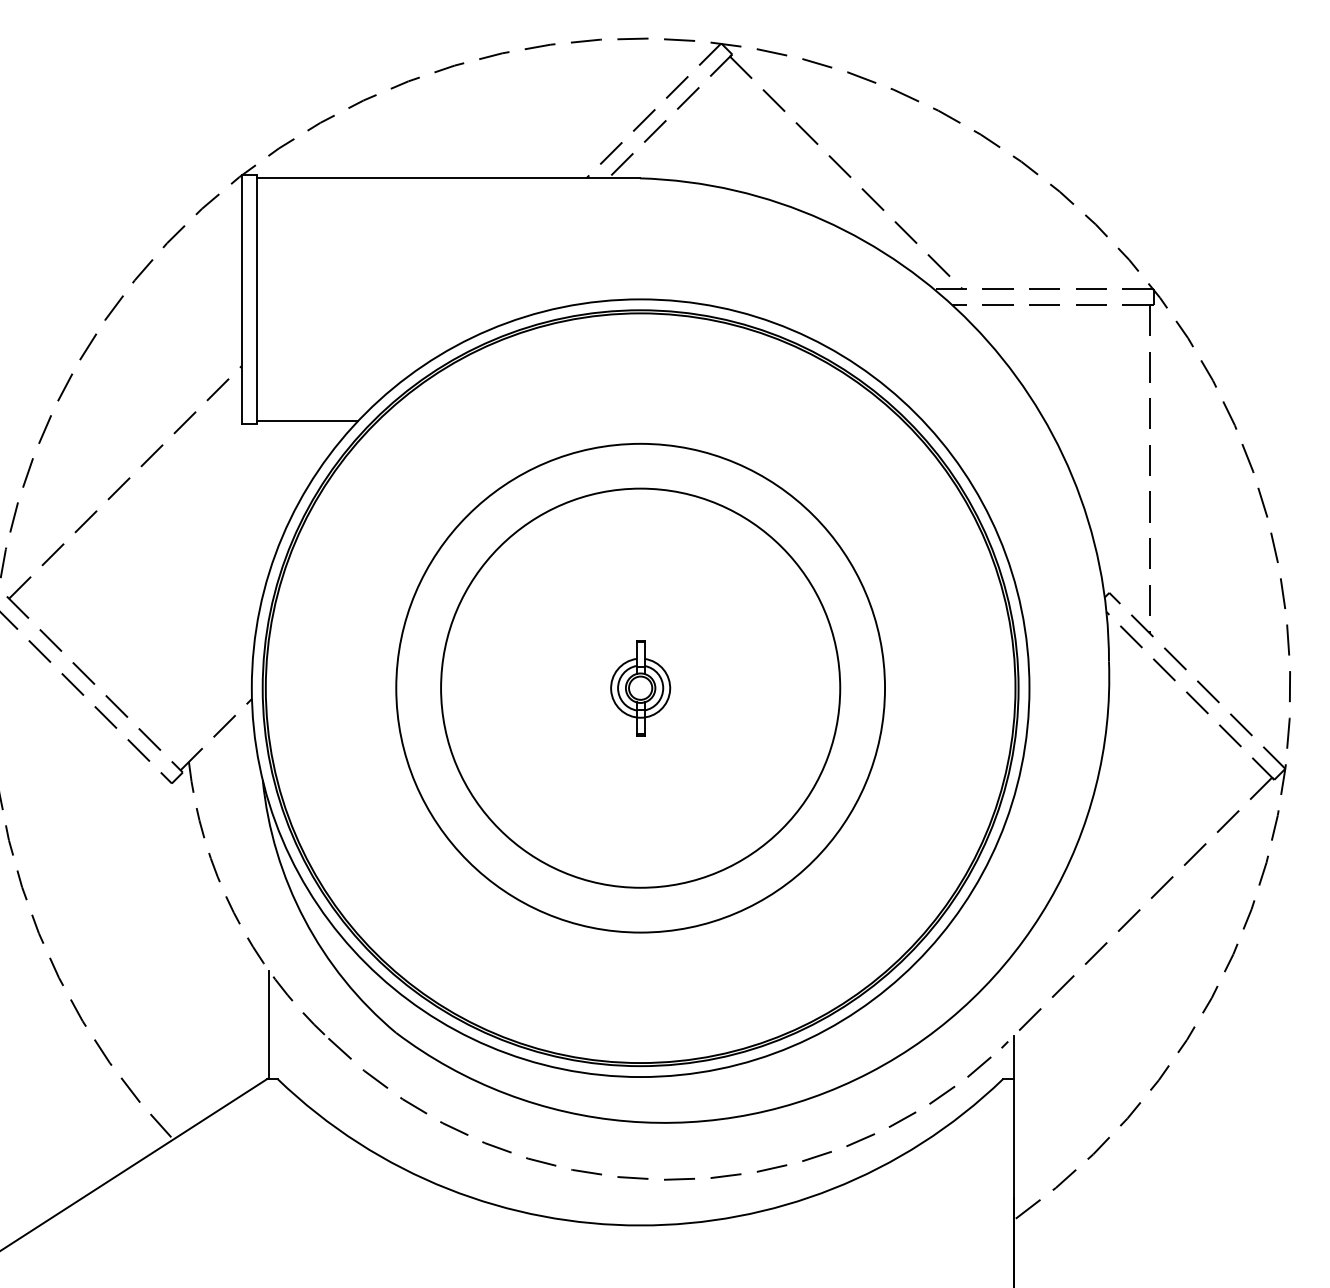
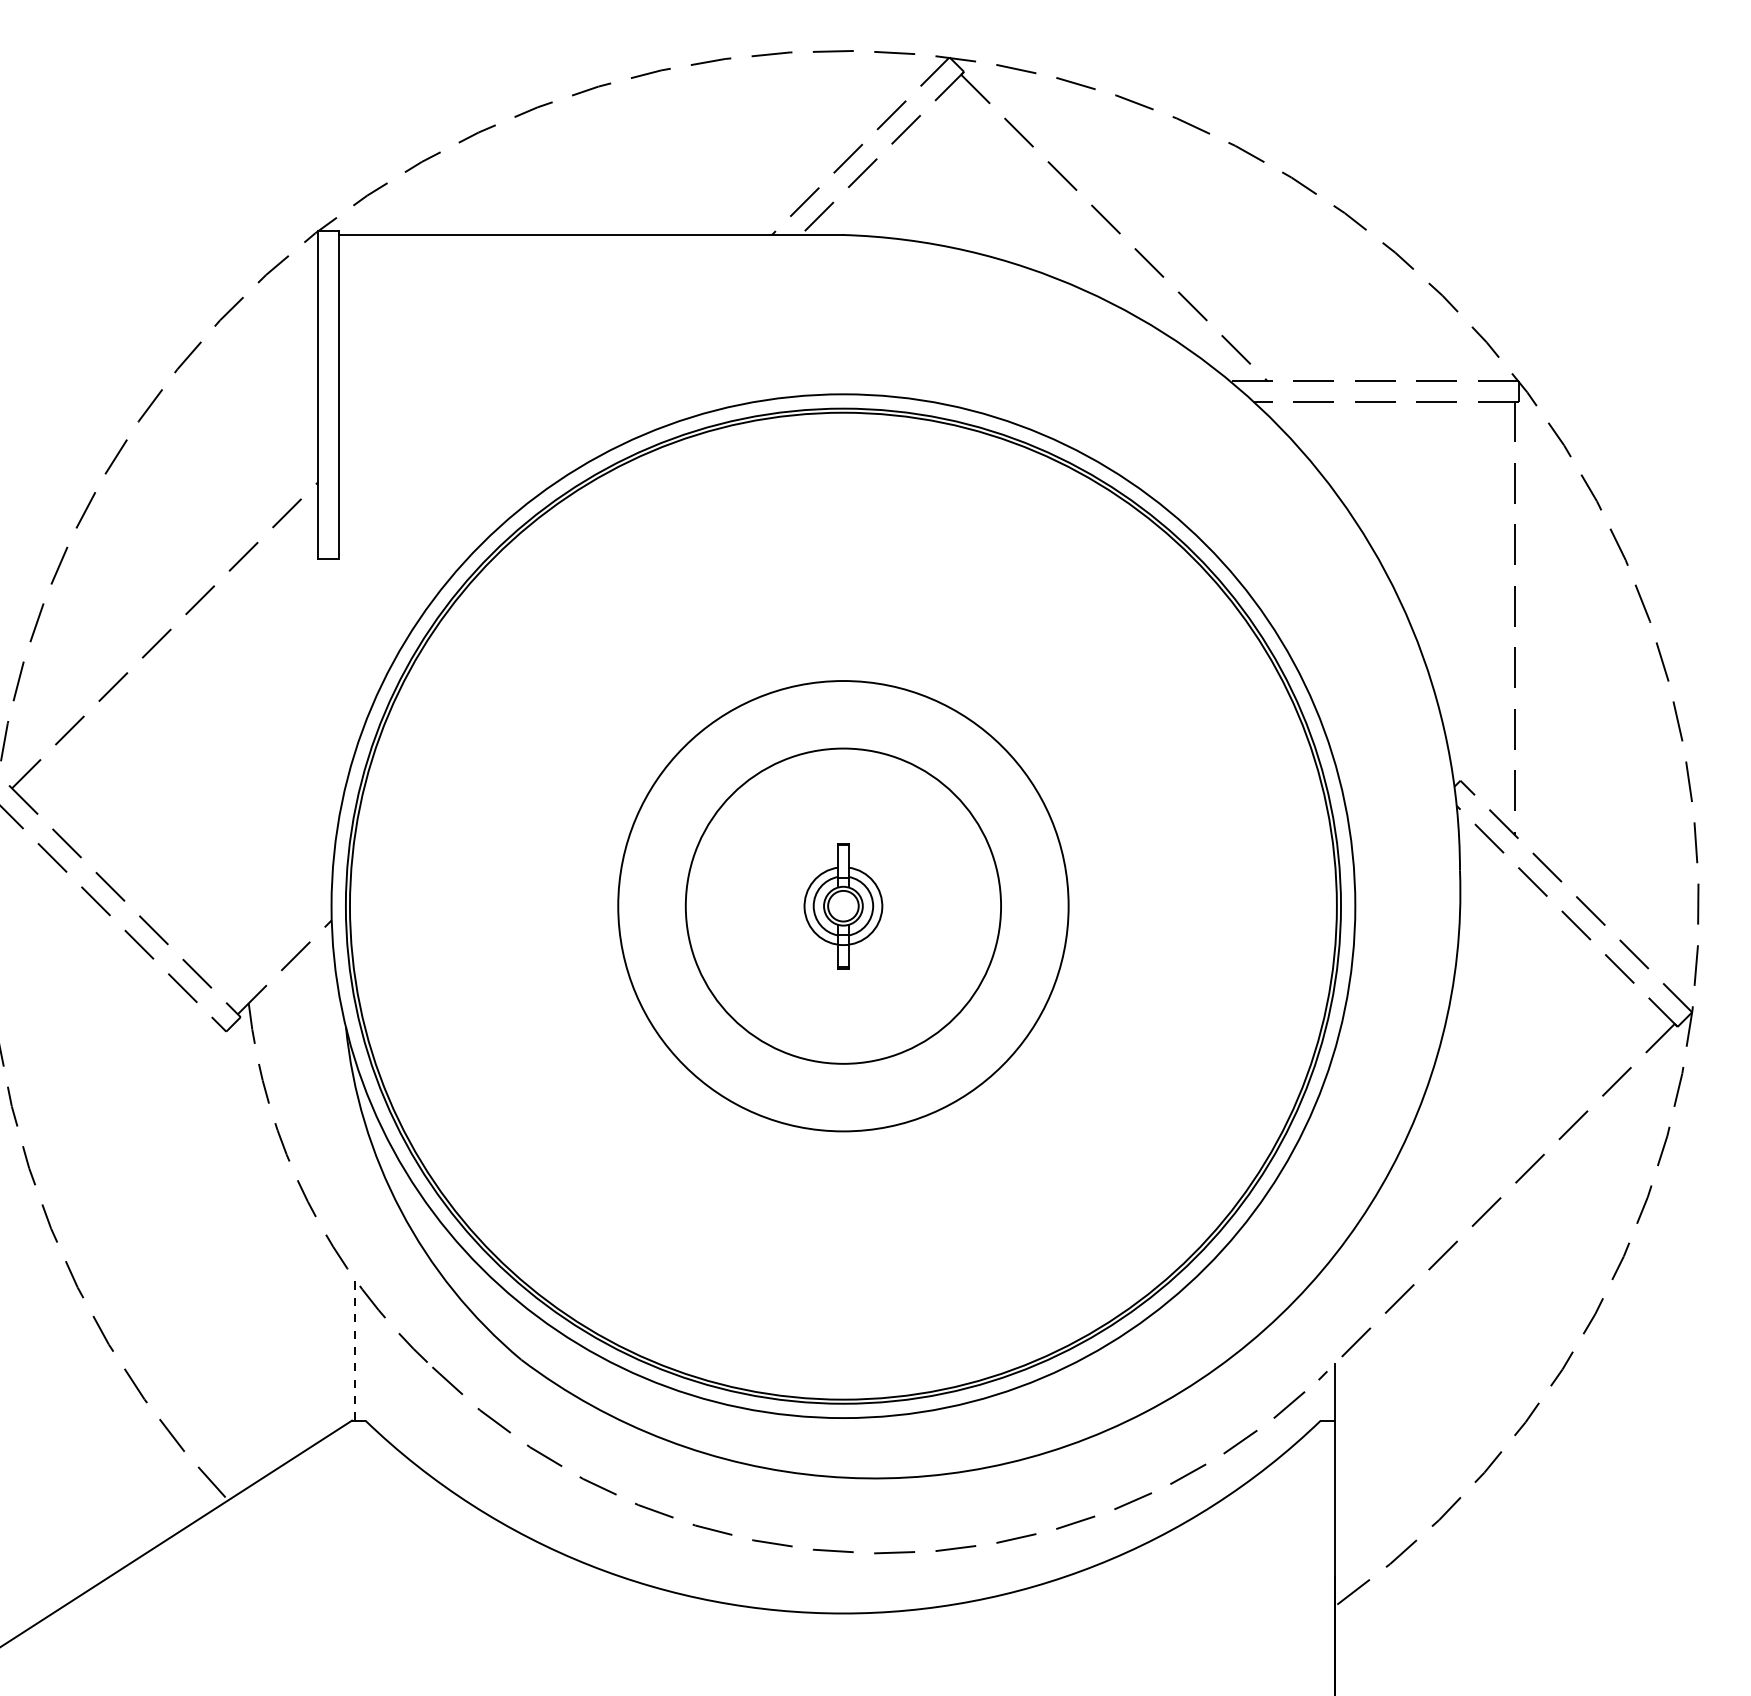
line: (307, 421) -> (404, 554), removed
circle: (640, 687) -> (843, 905), size x0.6
circle: (640, 687) -> (843, 905), size x0.7
line: (269, 1024) -> (354, 1349), solid -> dashed

